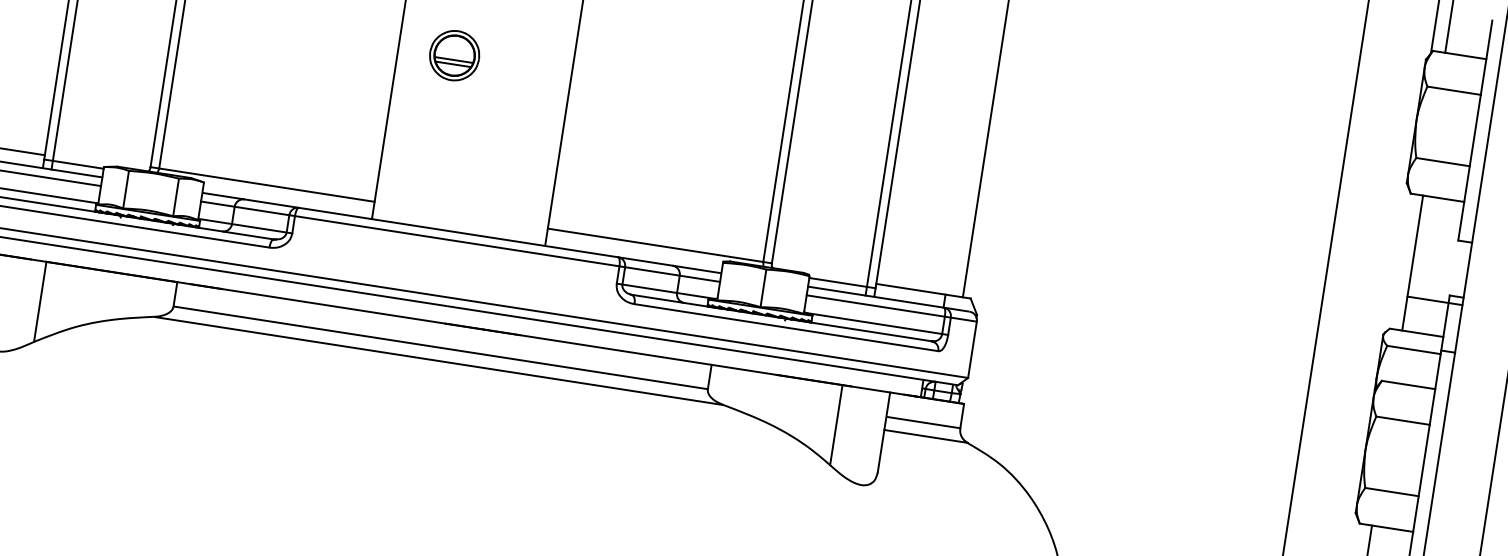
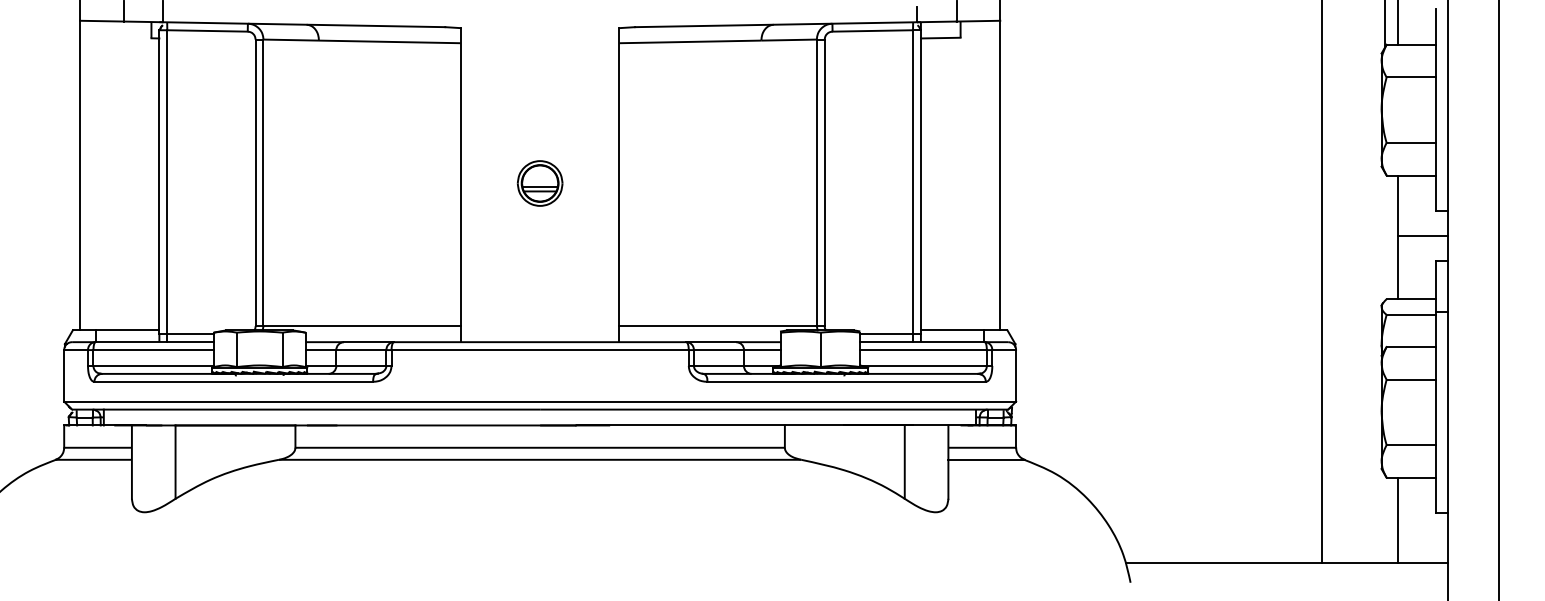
part: (453, 55) -> (539, 183), moved
line: (1434, 301) -> (1422, 236), moved

